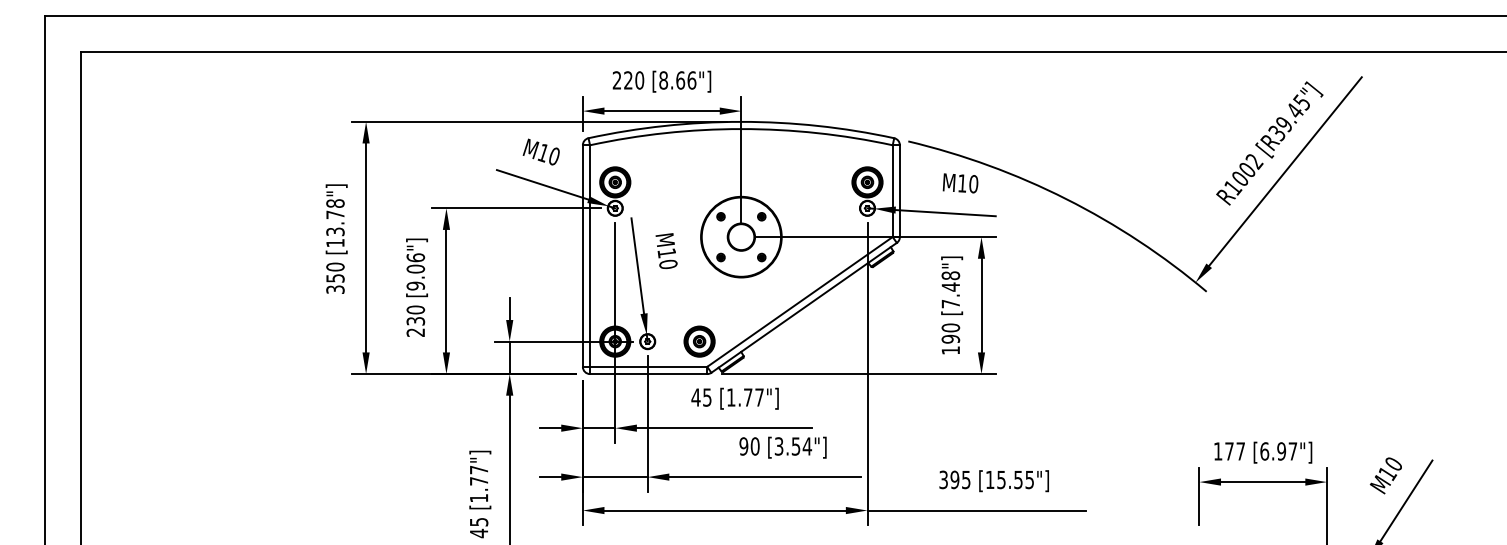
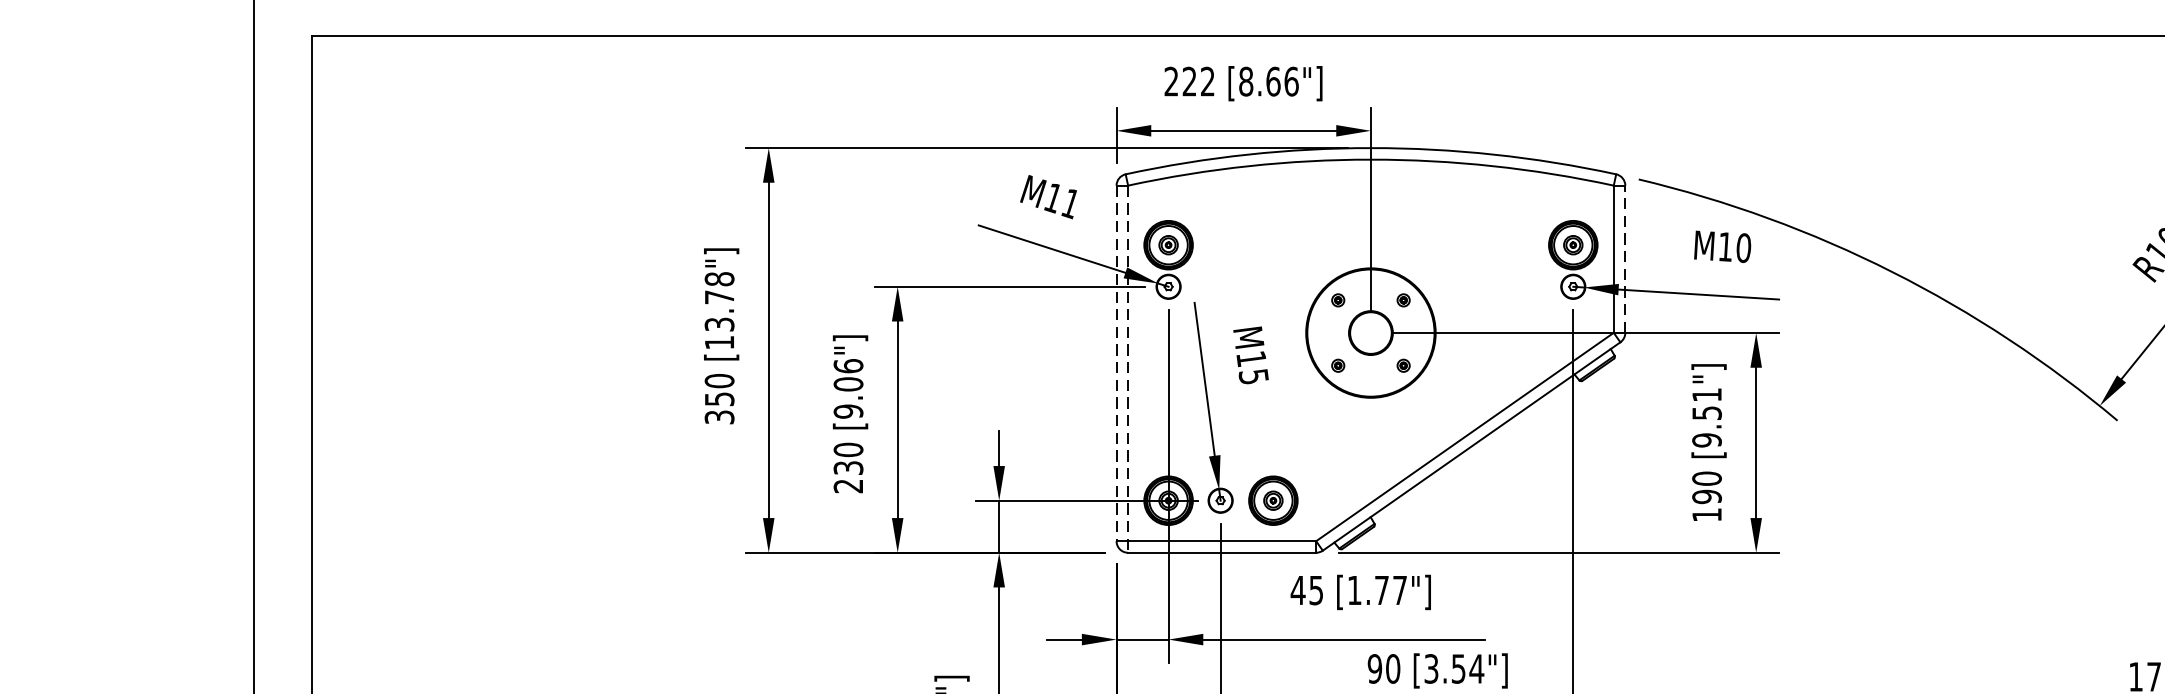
text: (639, 80) -> (1207, 81), 220 -> 222
text: (553, 156) -> (1069, 203), M10 -> M11
line: (899, 191) -> (1624, 259), solid -> dashed
line: (582, 256) -> (1115, 364), solid -> dashed
line: (590, 260) -> (1128, 370), solid -> dashed
text: (668, 264) -> (1253, 376), M10 -> M15
text: (950, 289) -> (1706, 417), [7.48"] -> [9.51"]
part: (699, 341) -> (1273, 500), moved

